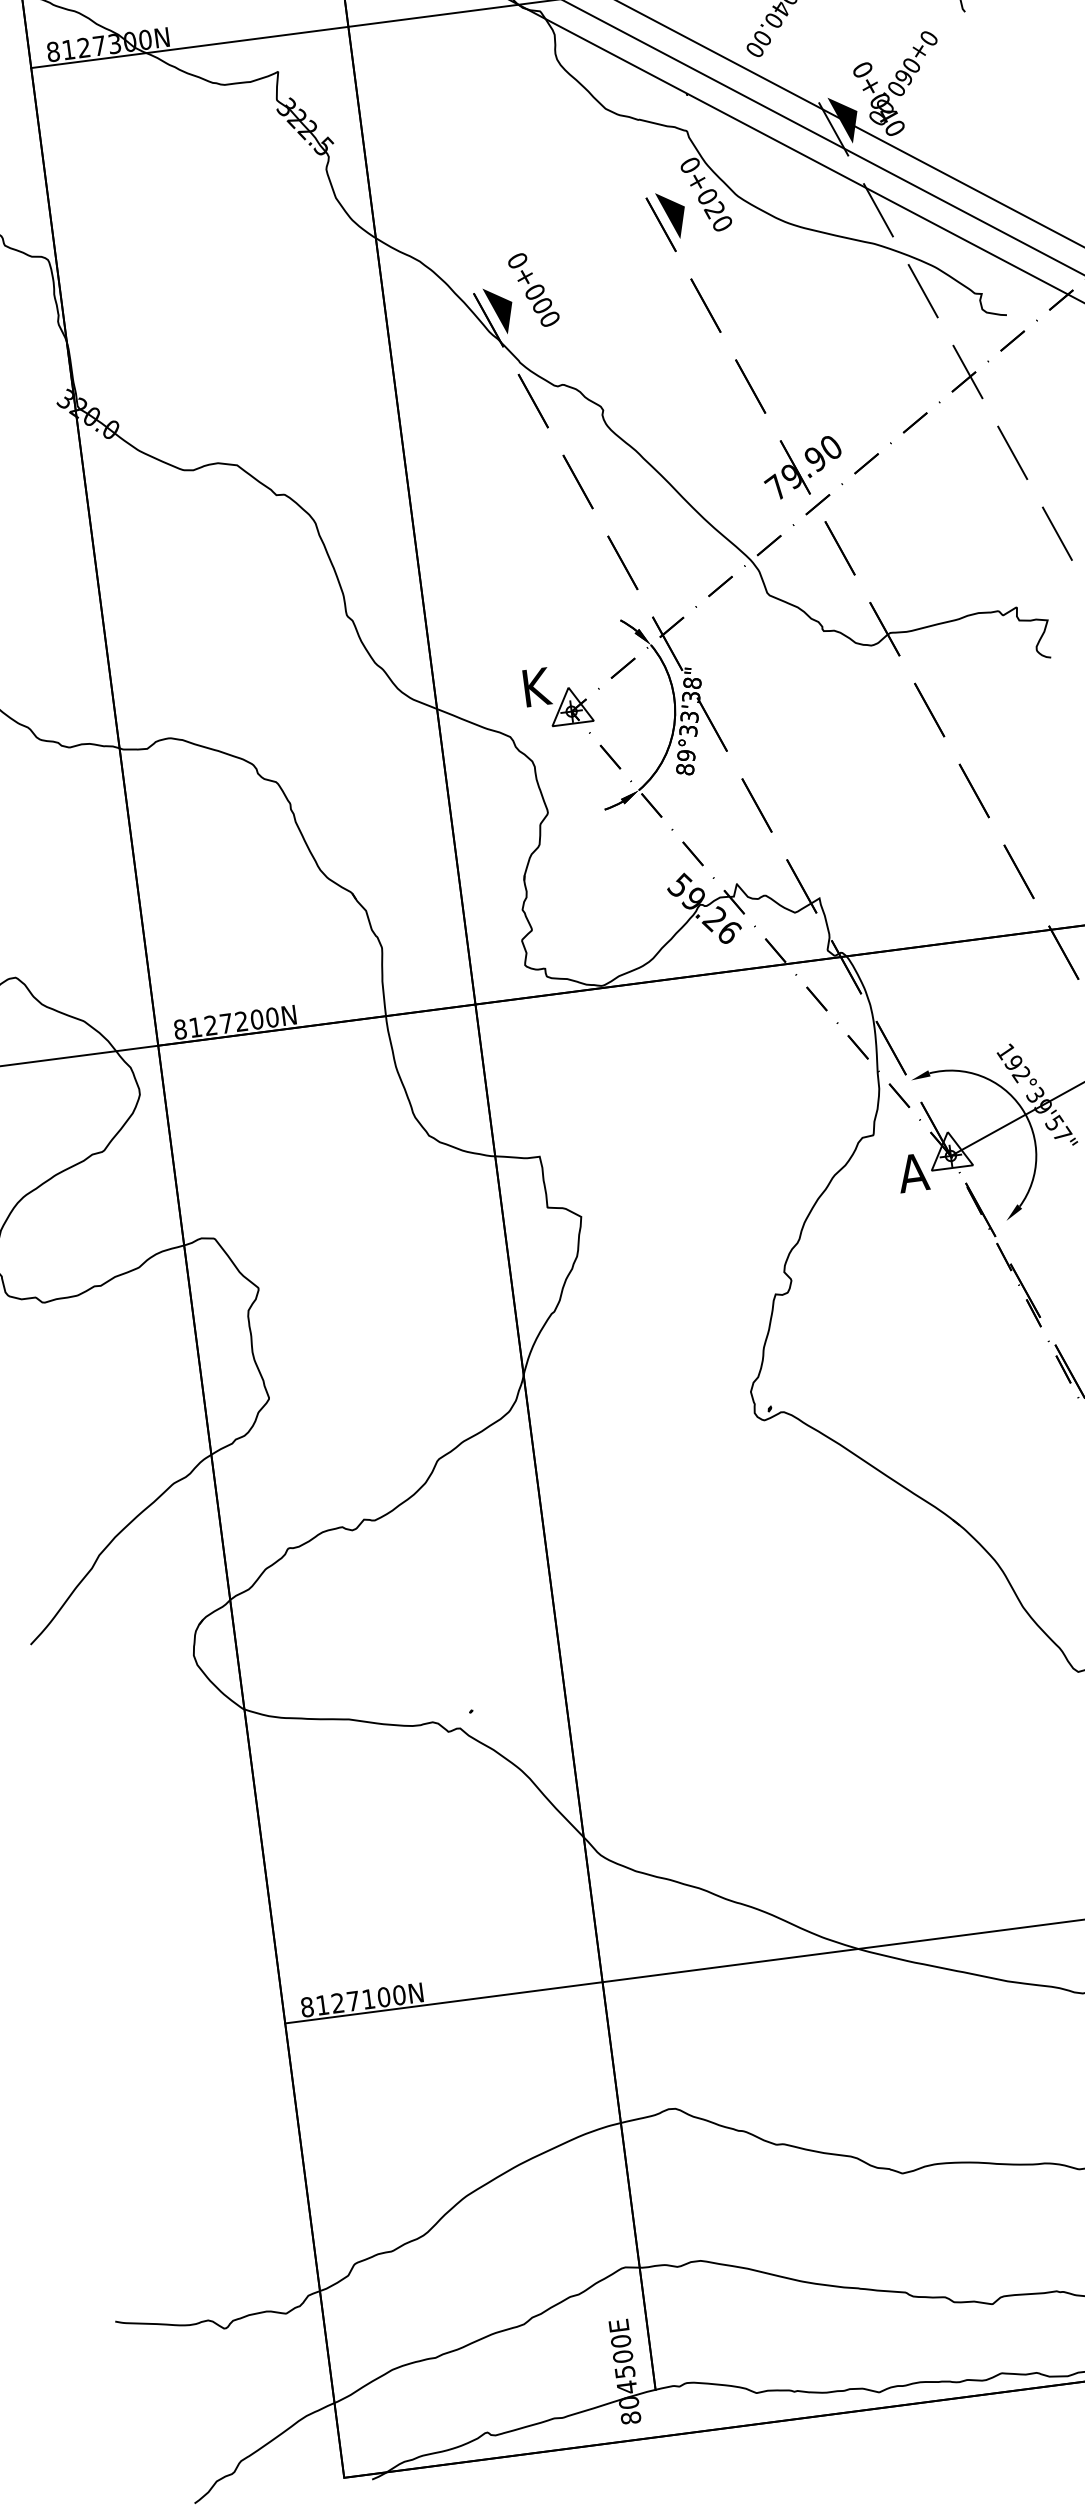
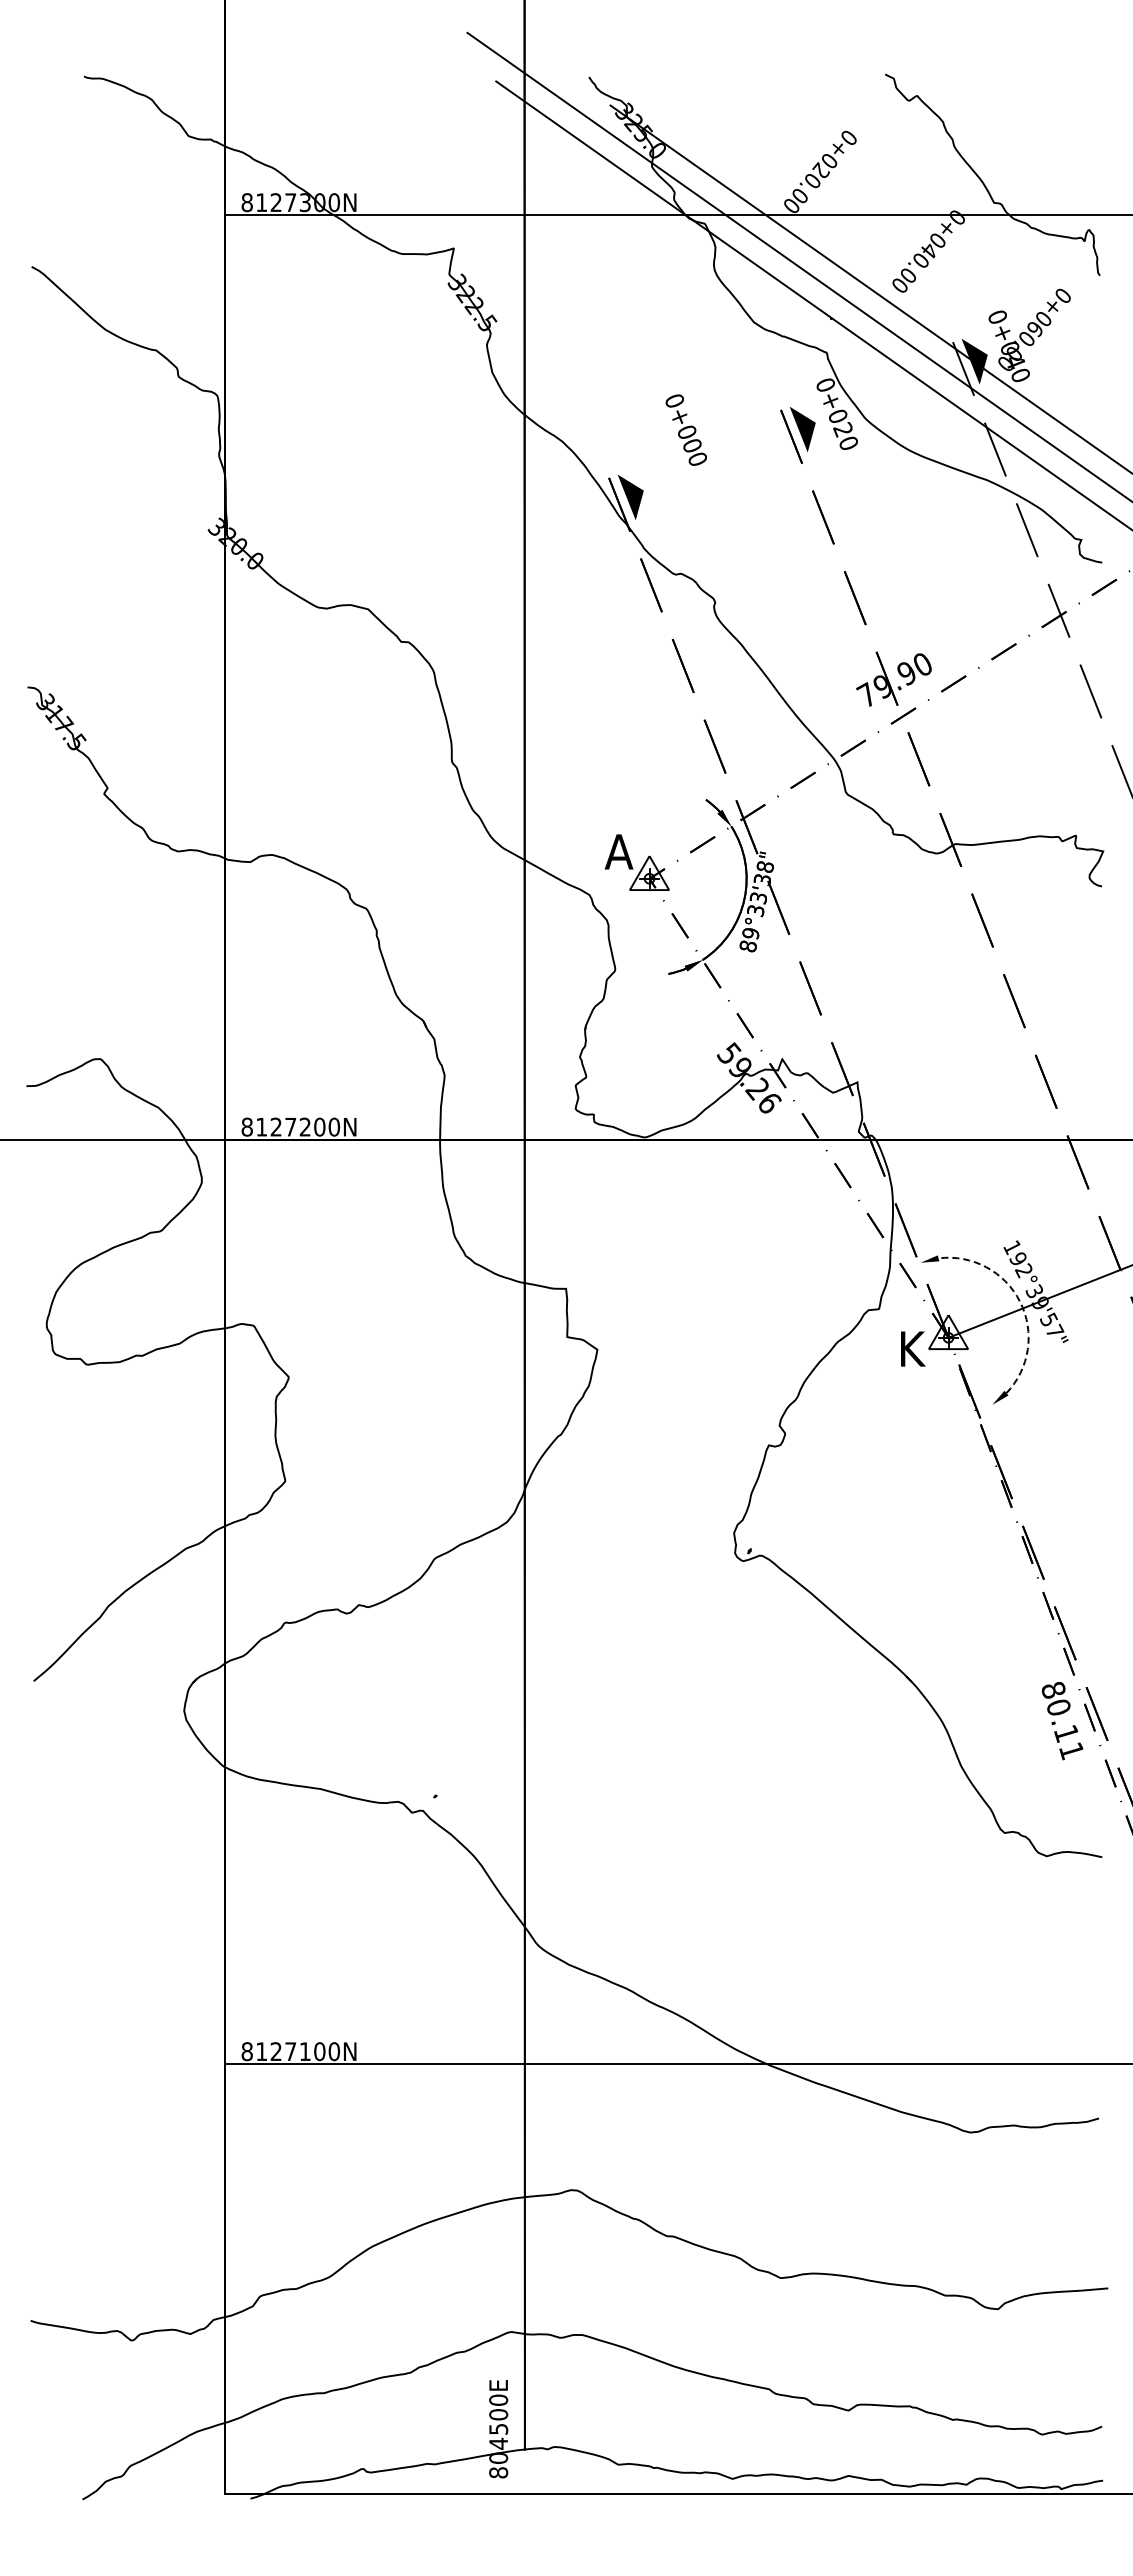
text: (532, 289) -> (685, 429), moved
text: (535, 687) -> (618, 851), K -> A
arc: (1022, 1107) -> (1020, 1301), solid -> dashed
text: (913, 1172) -> (911, 1348), A -> K

